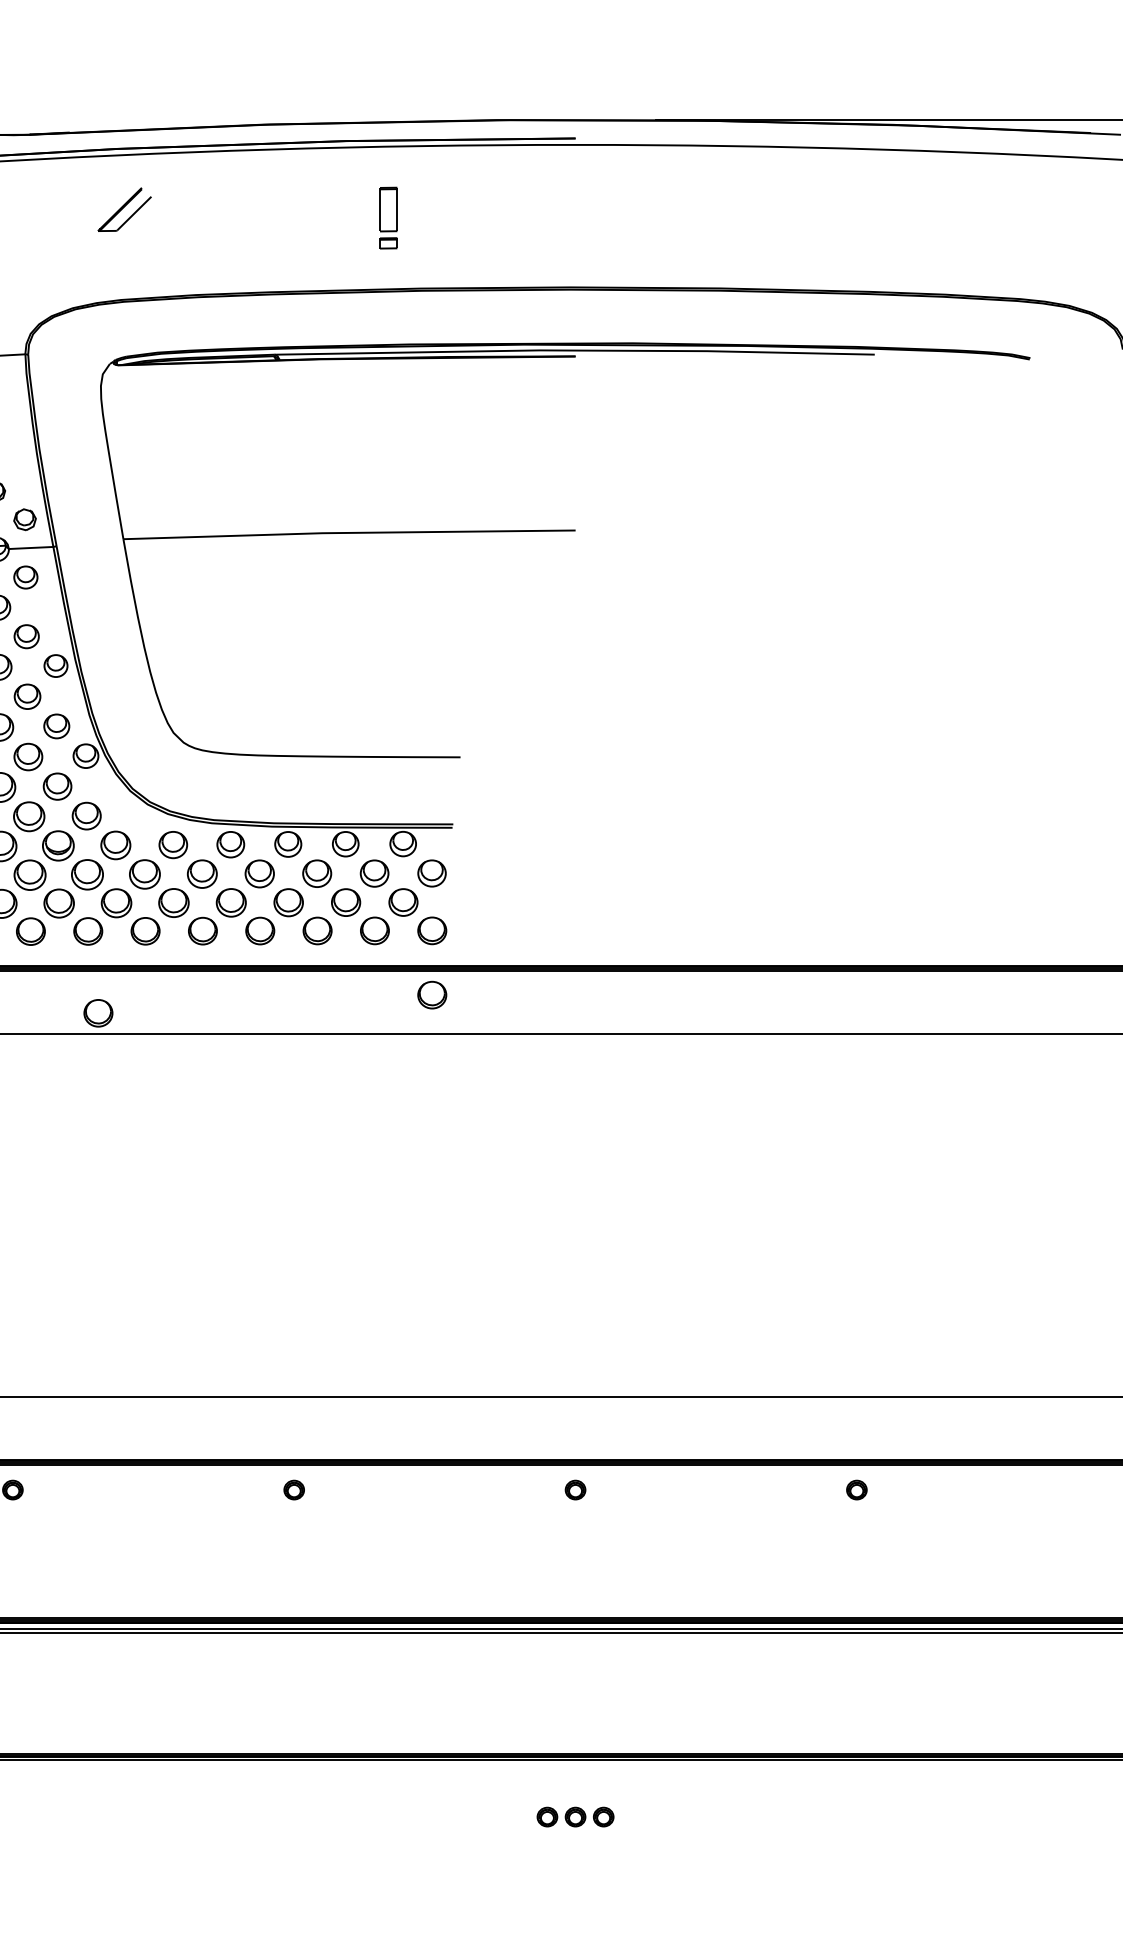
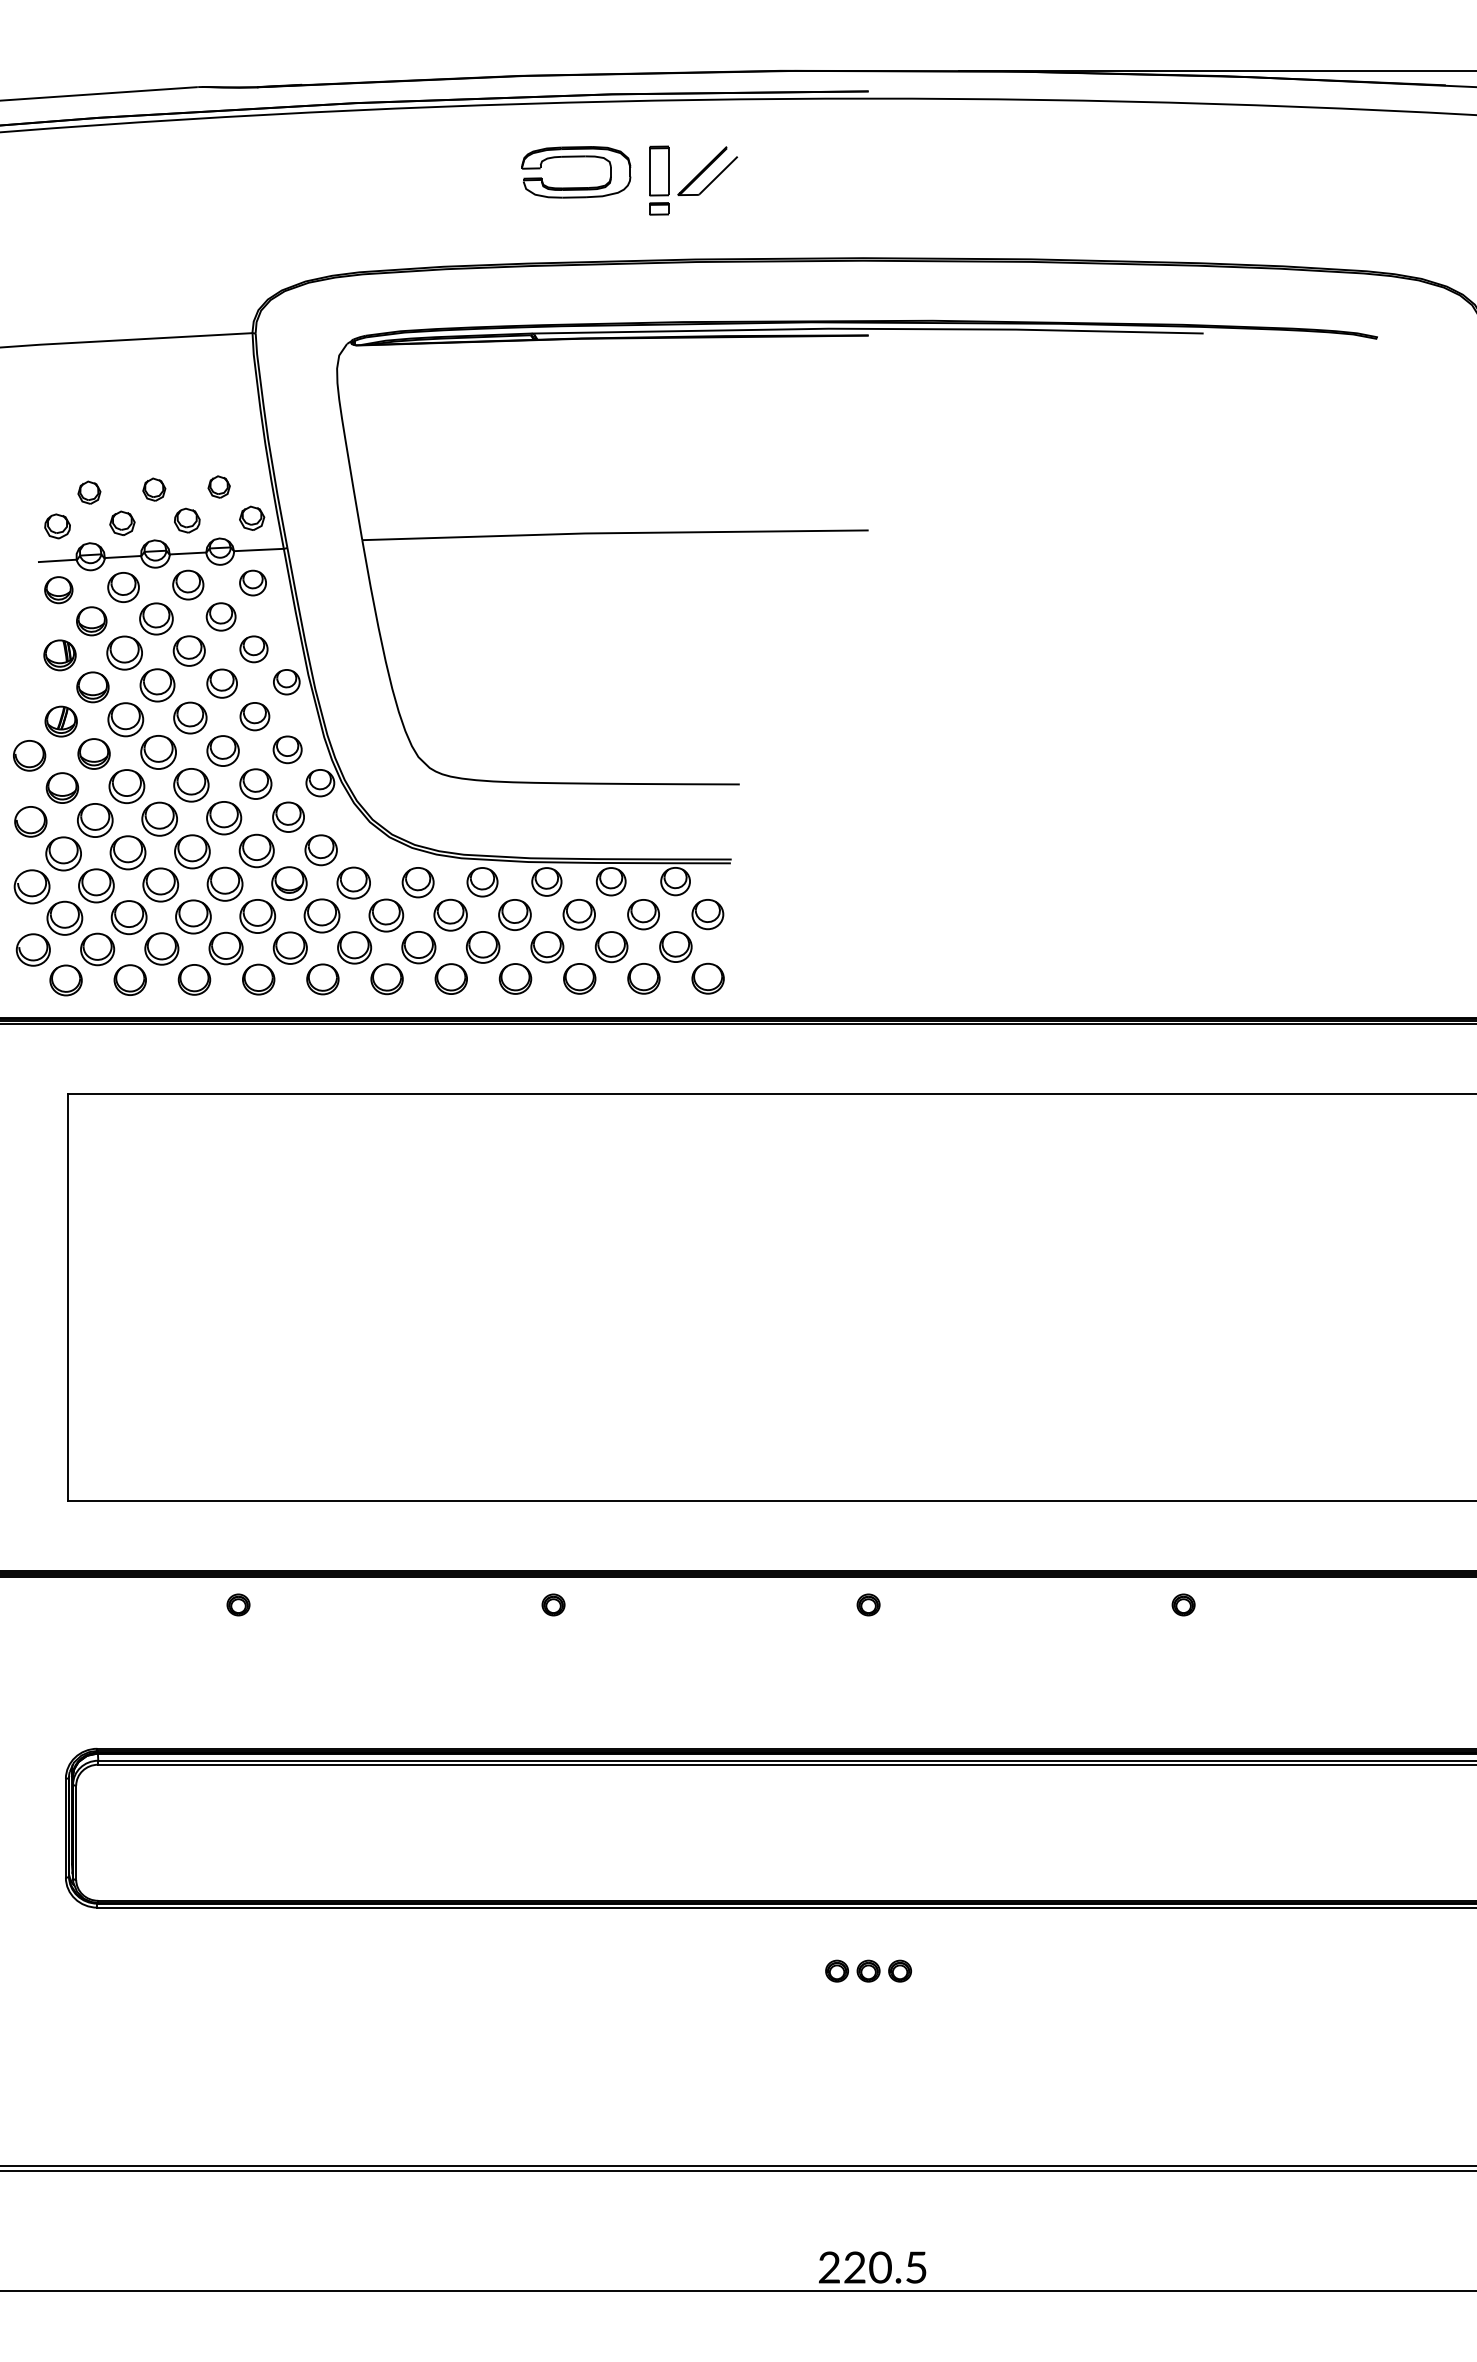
part: (314, 197) -> (576, 157), added
part: (124, 209) -> (707, 170), moved
part: (431, 994) -> (707, 1050), removed
part: (97, 1012) -> (333, 1070), removed

